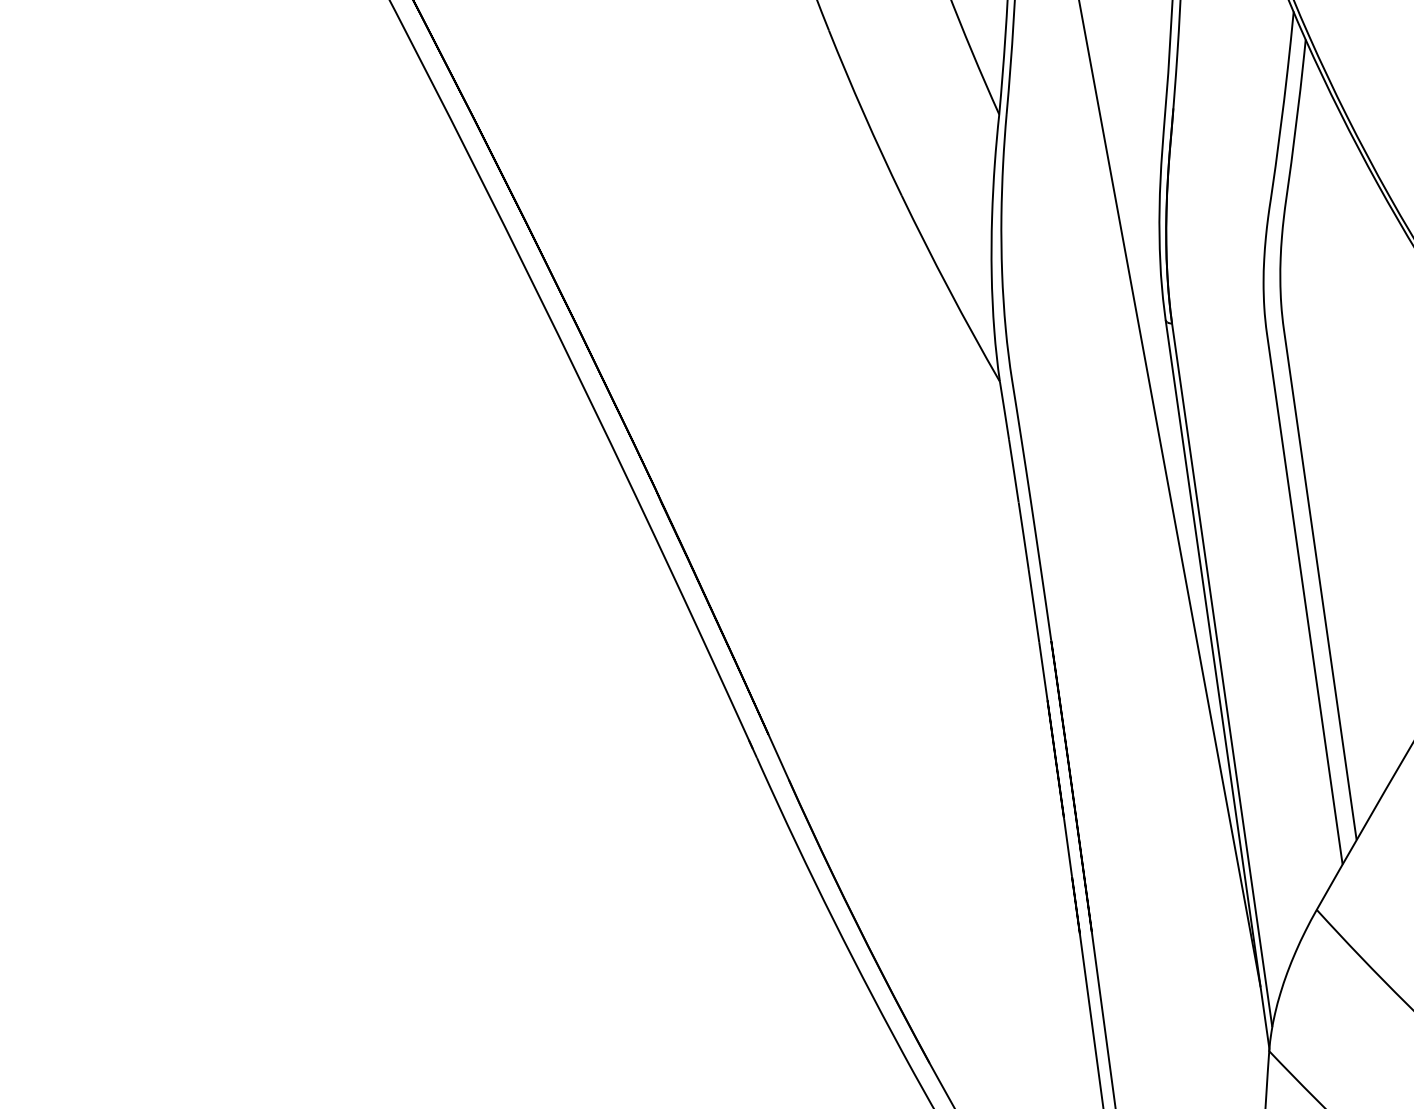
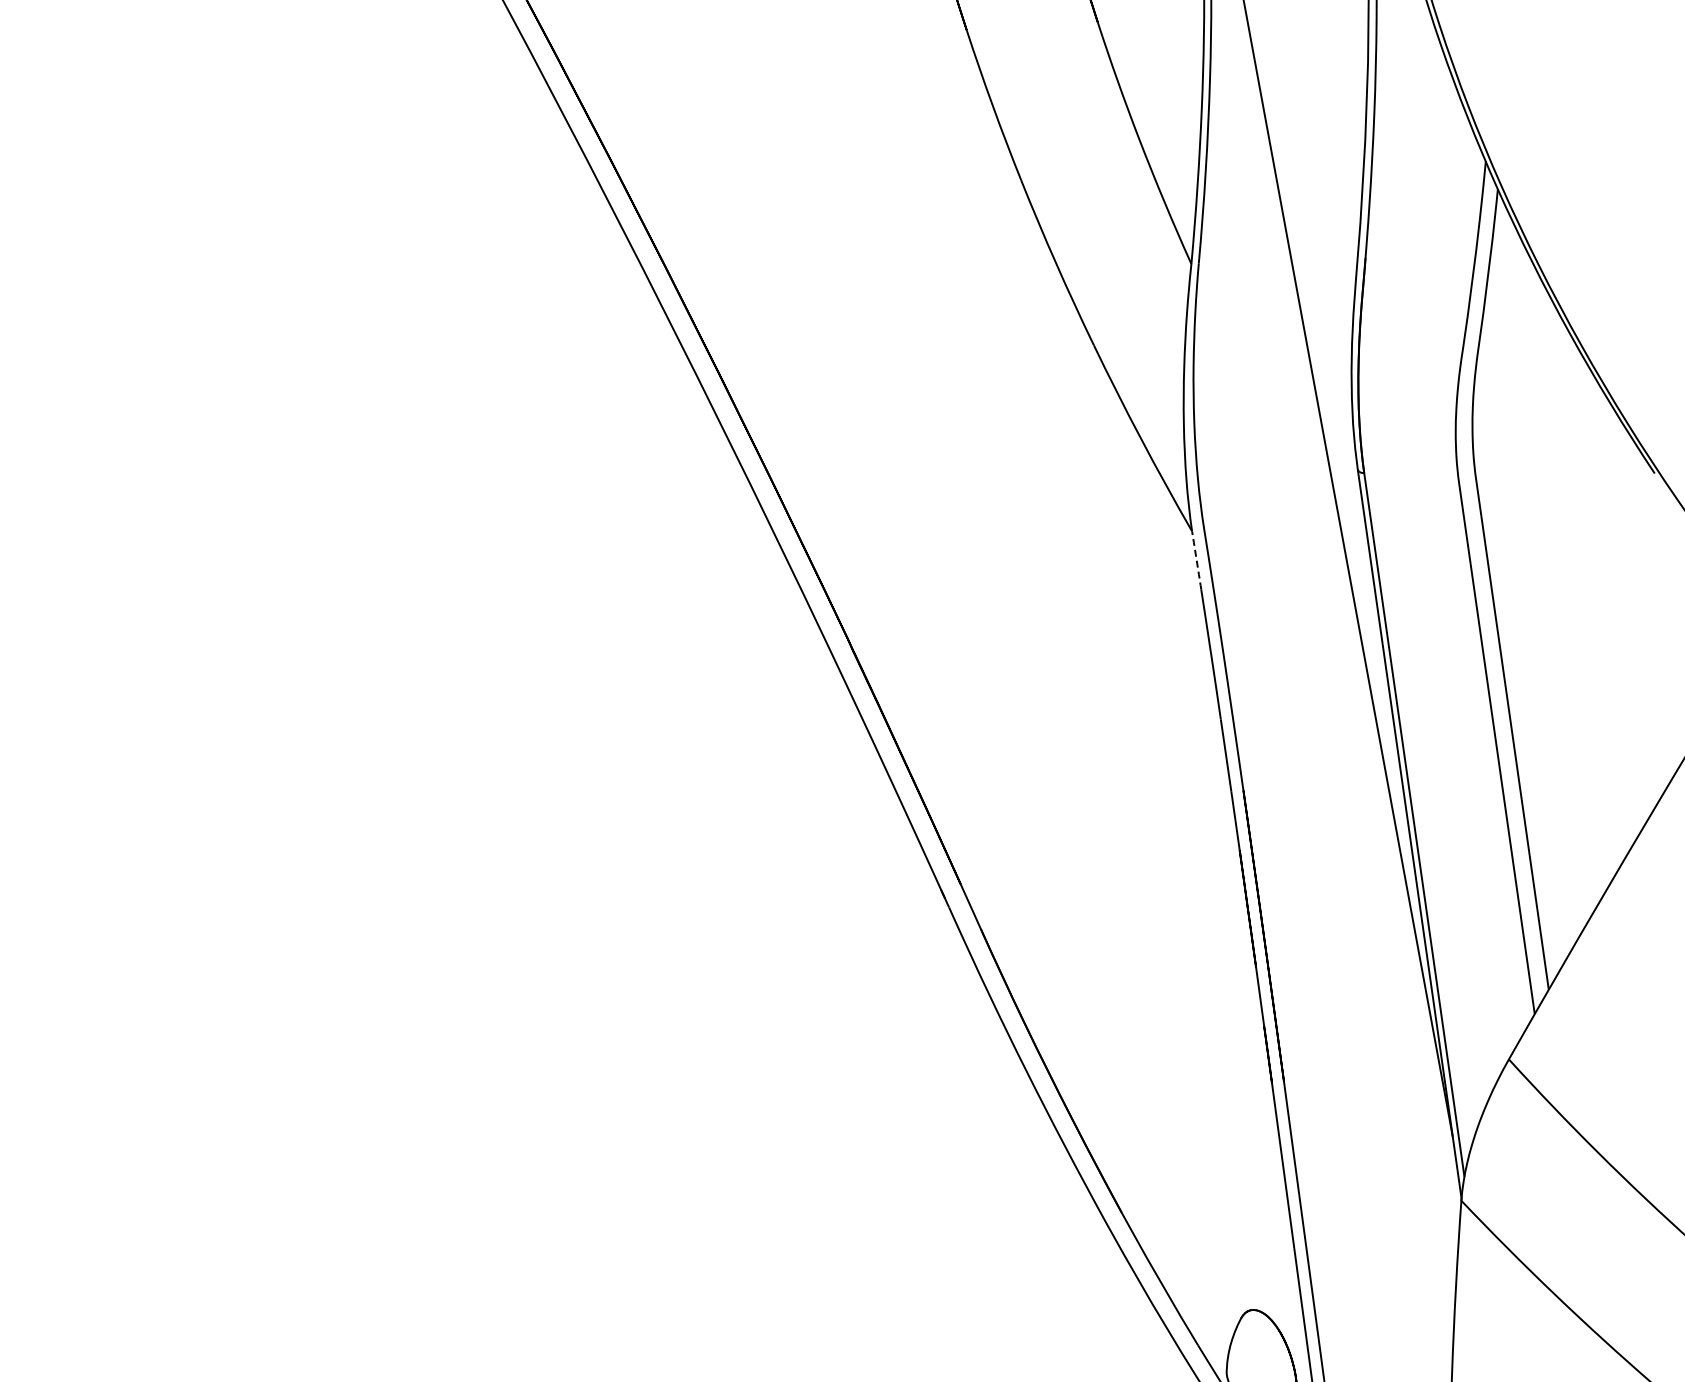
arc: (1004, 410) -> (1196, 560), solid -> dashed

